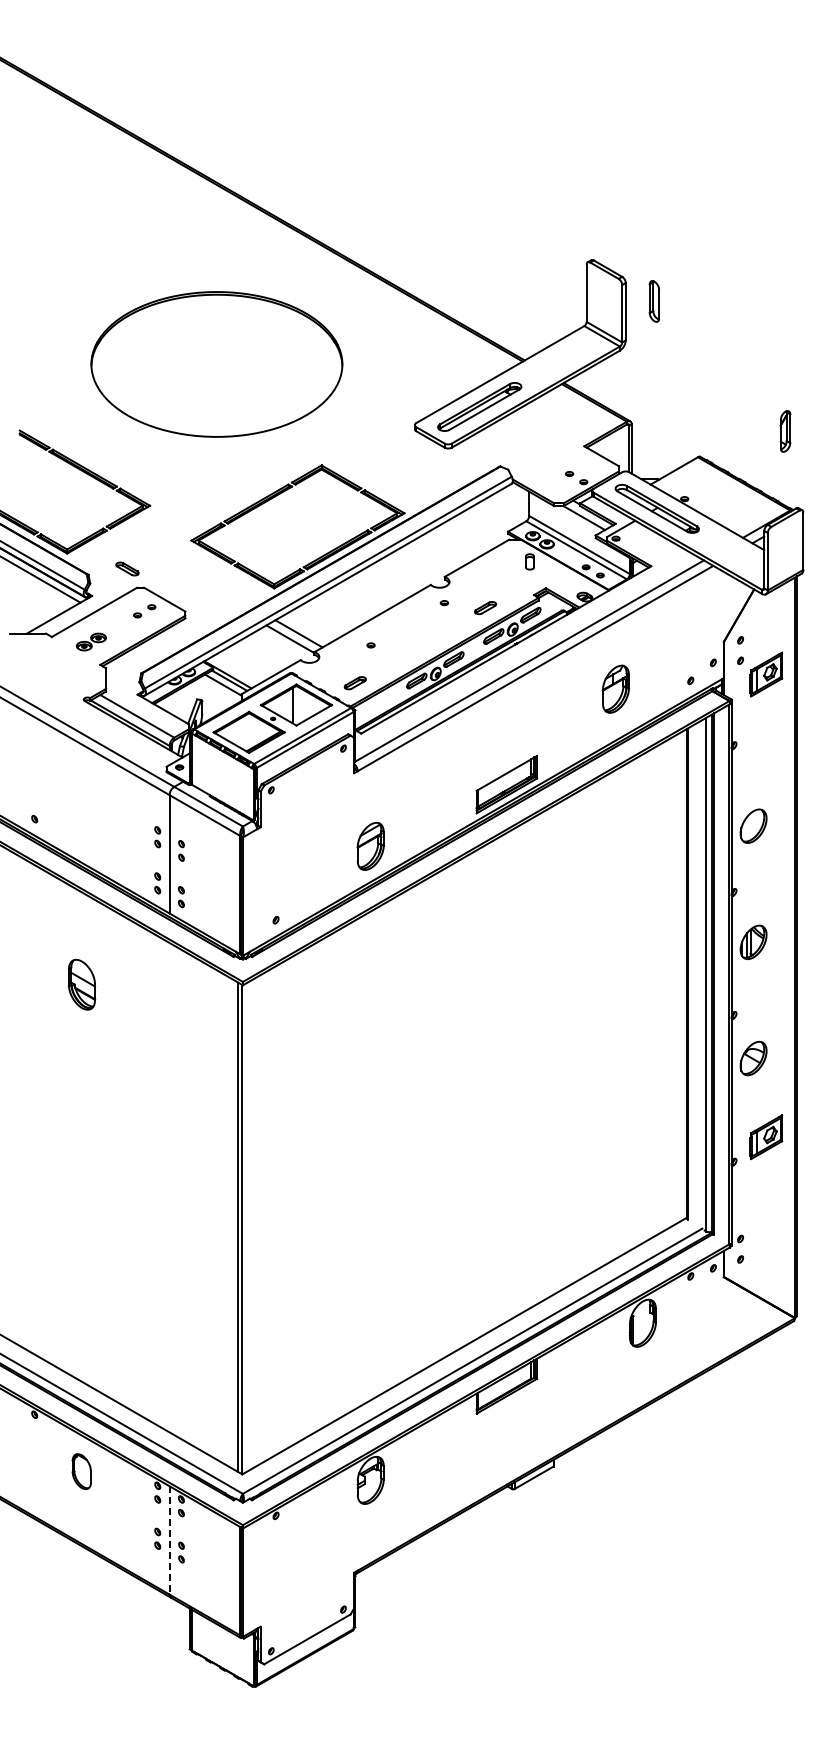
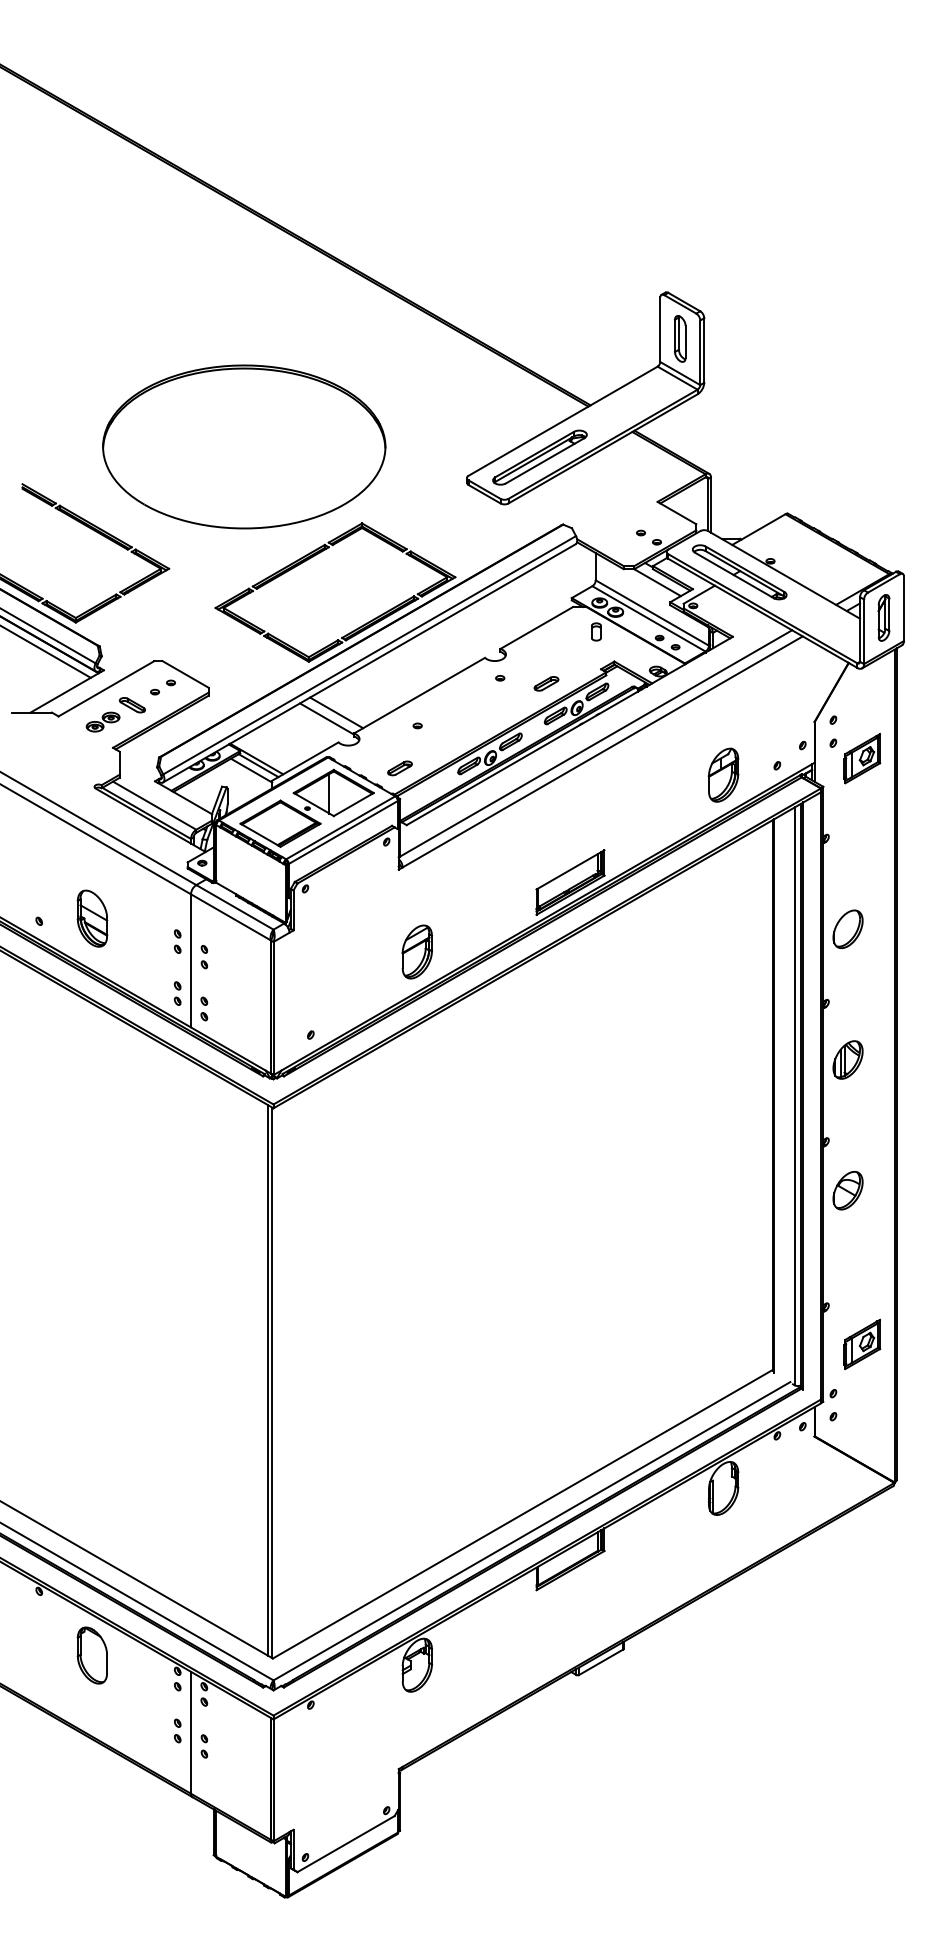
part: (653, 301) -> (679, 339), moved
part: (216, 364) -> (243, 447), moved
part: (785, 431) -> (883, 618), moved
part: (127, 568) -> (132, 704), moved
part: (615, 688) -> (723, 774), moved
part: (81, 984) -> (91, 918), moved
part: (766, 1136) -> (862, 1343), moved
part: (81, 1471) -> (91, 1655), size x1.43
line: (169, 1540) -> (190, 1732), dashed -> solid

